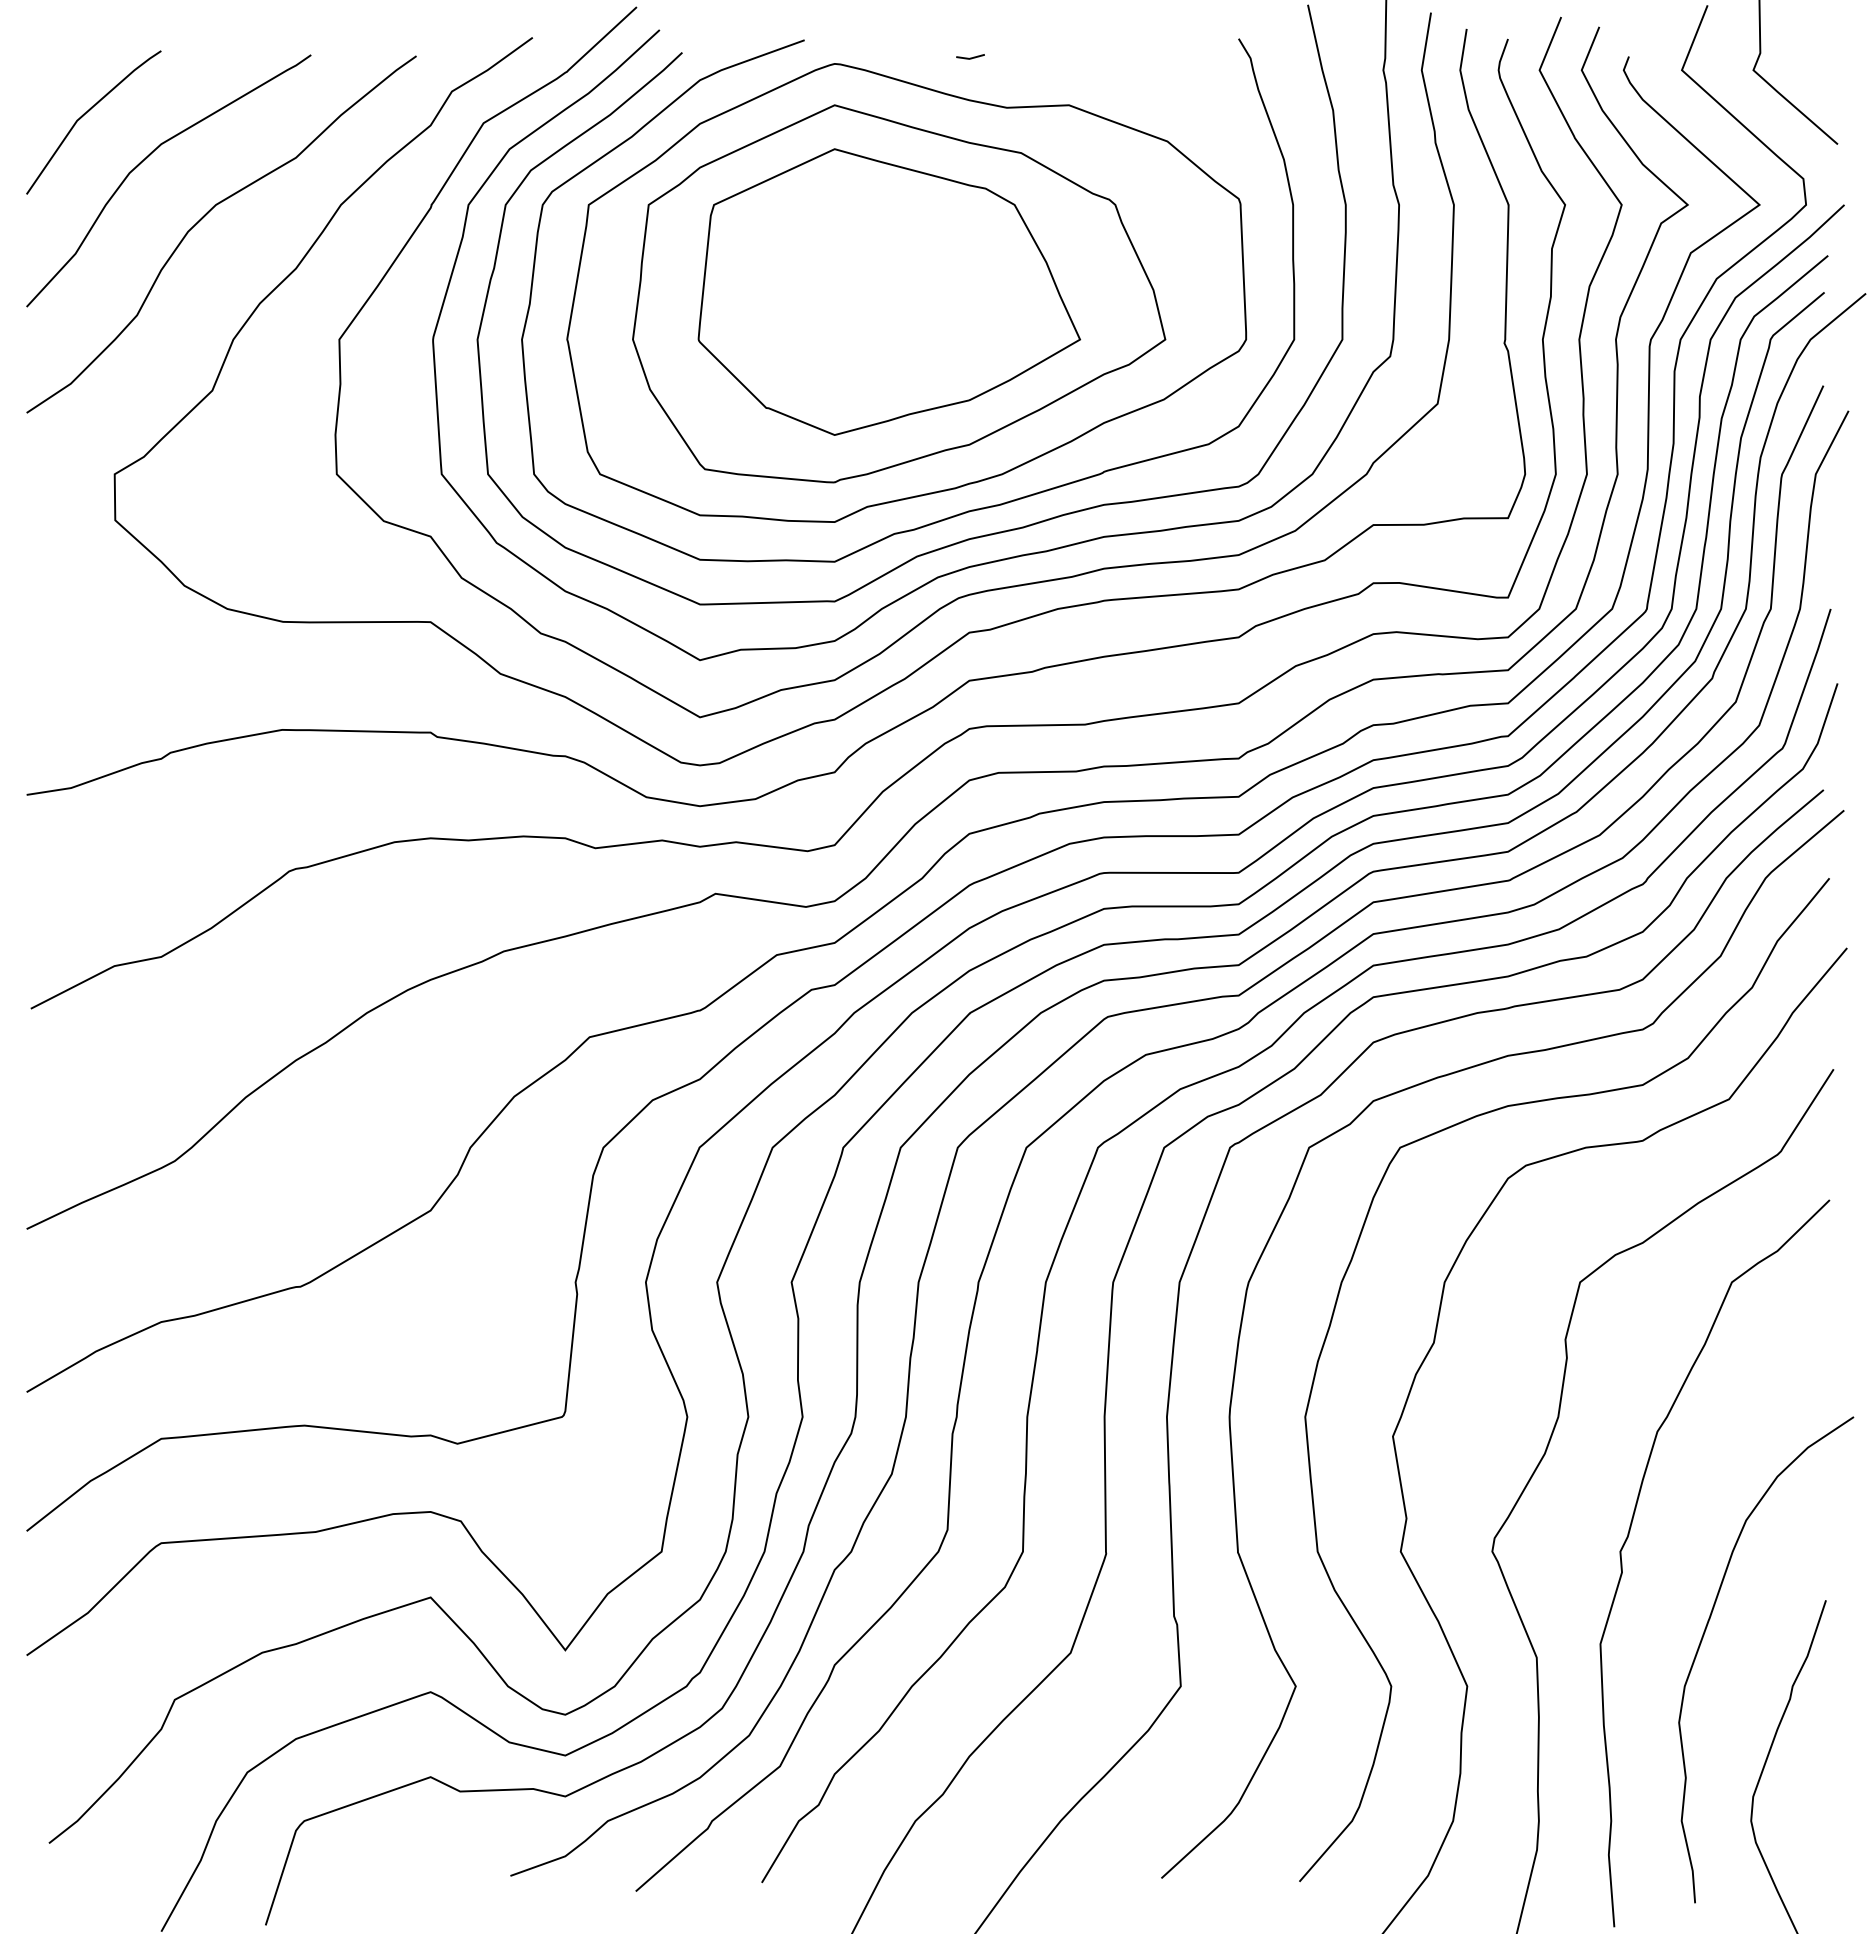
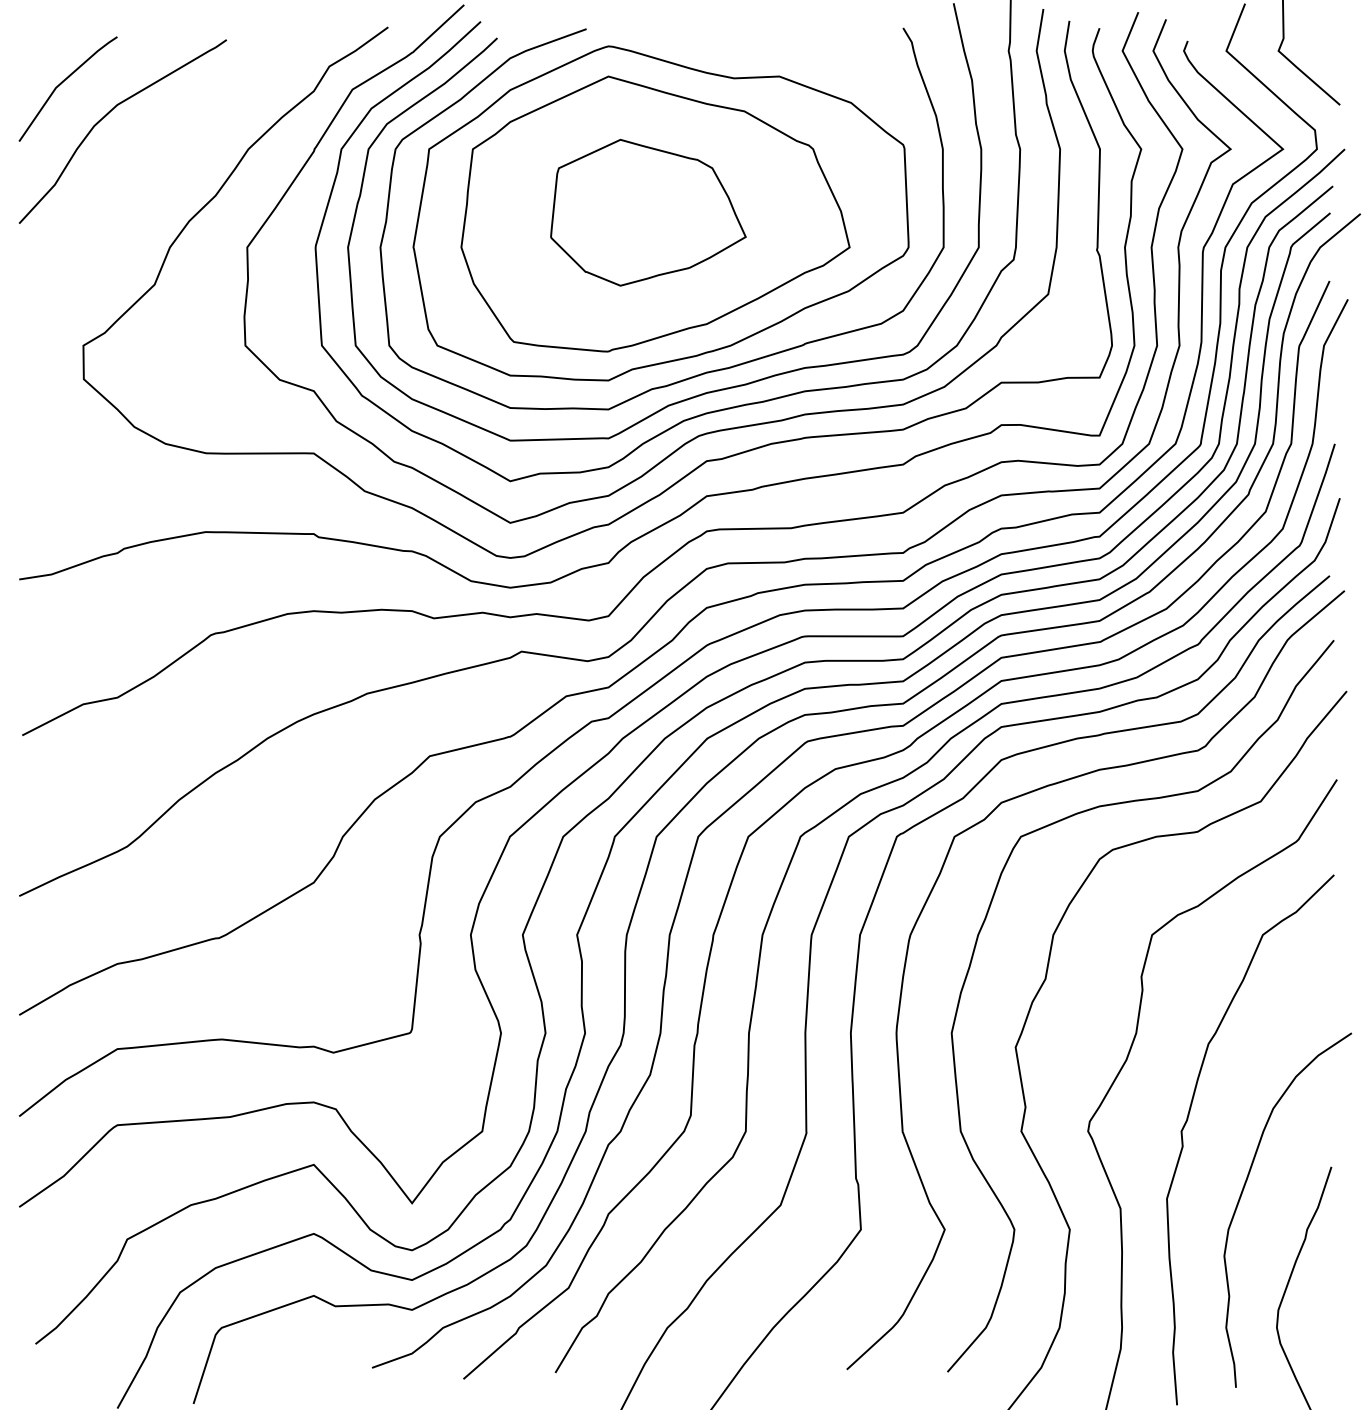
line: (970, 57) -> (707, 41), removed
curve: (204, 217) -> (148, 158), removed
part: (889, 291) -> (648, 212), size x0.7

